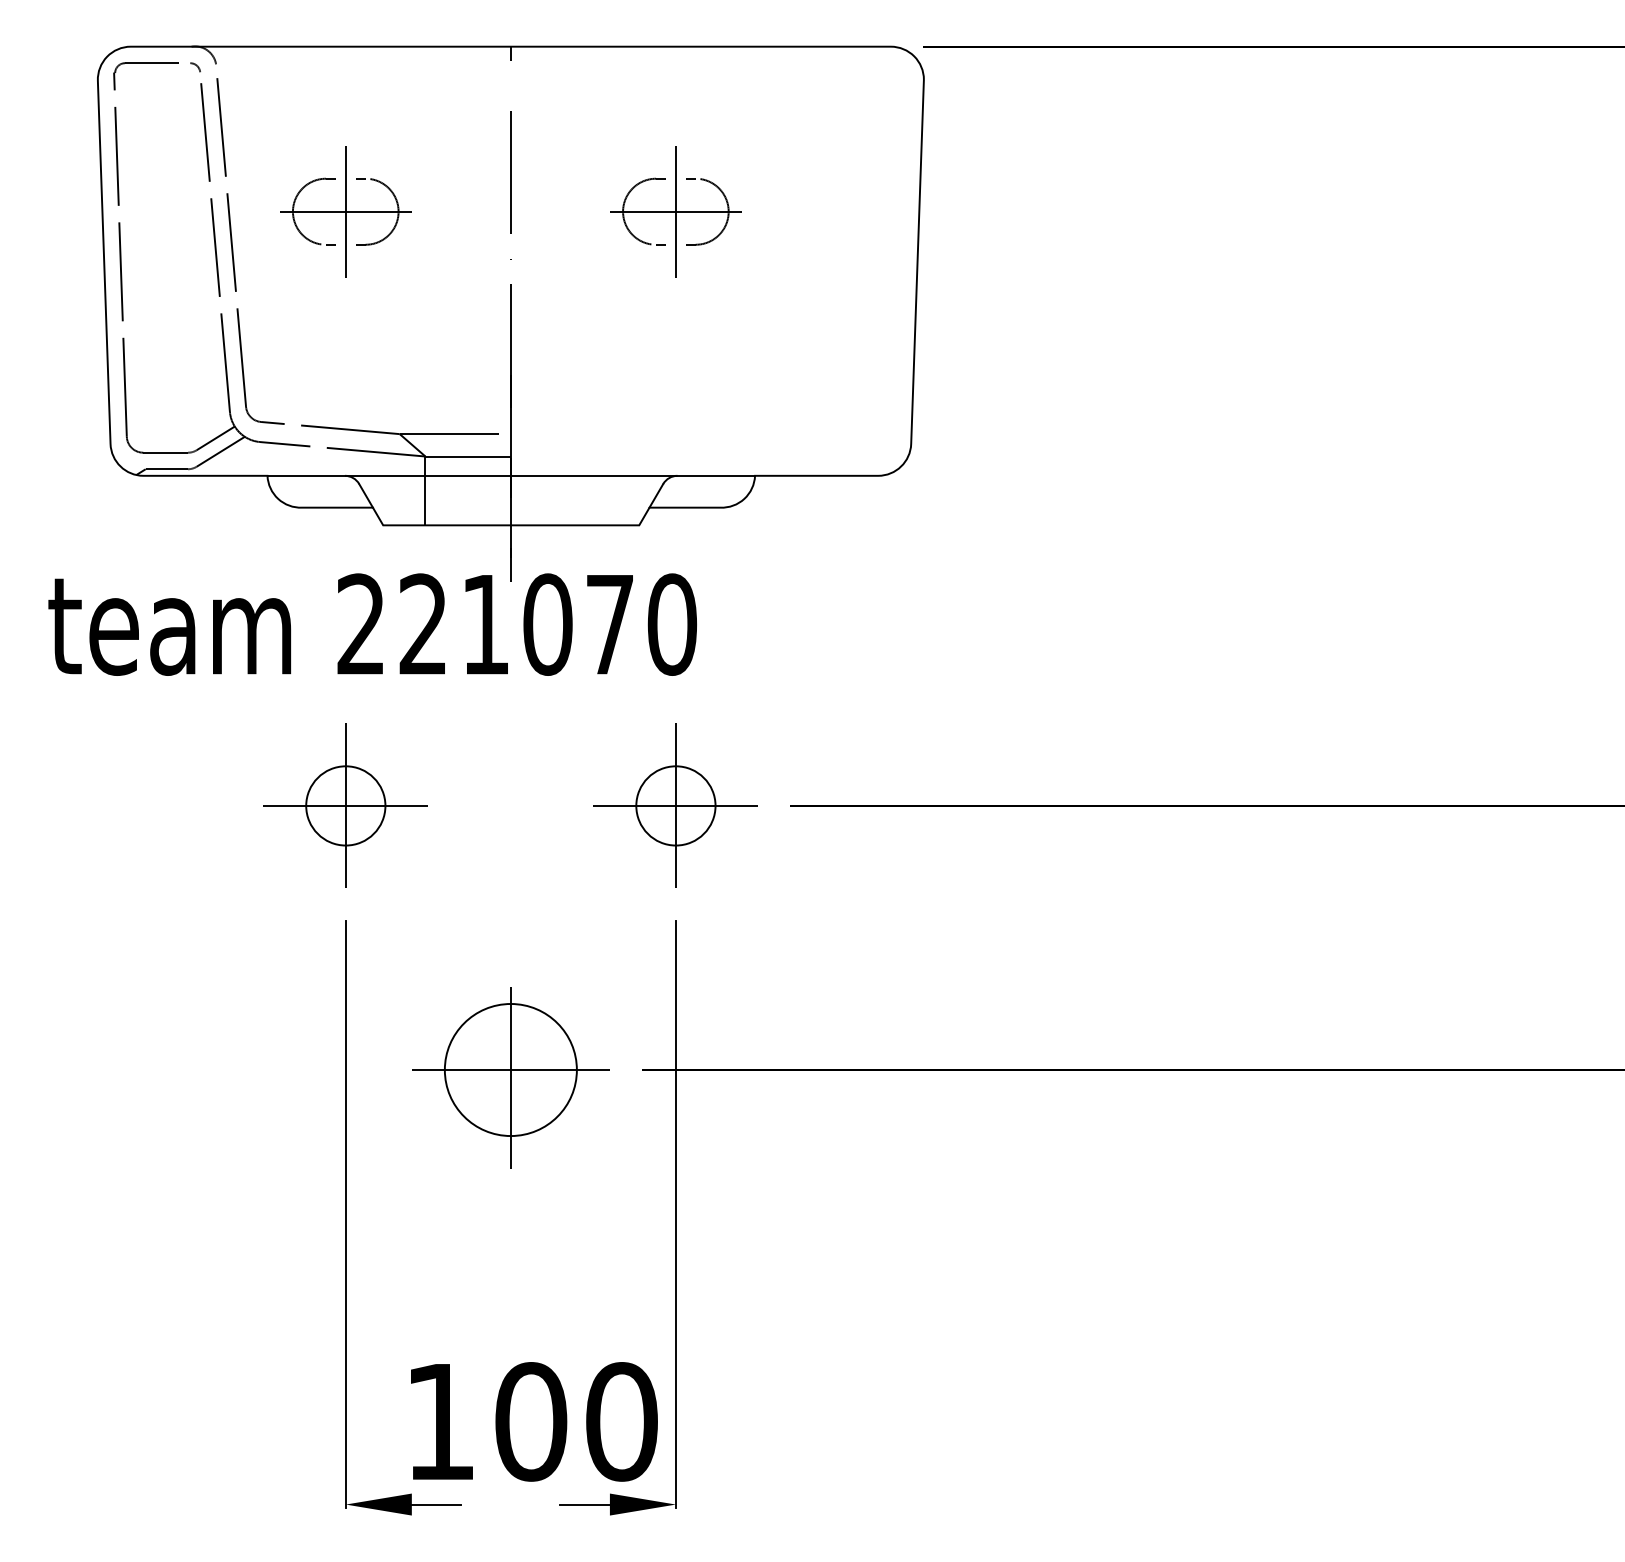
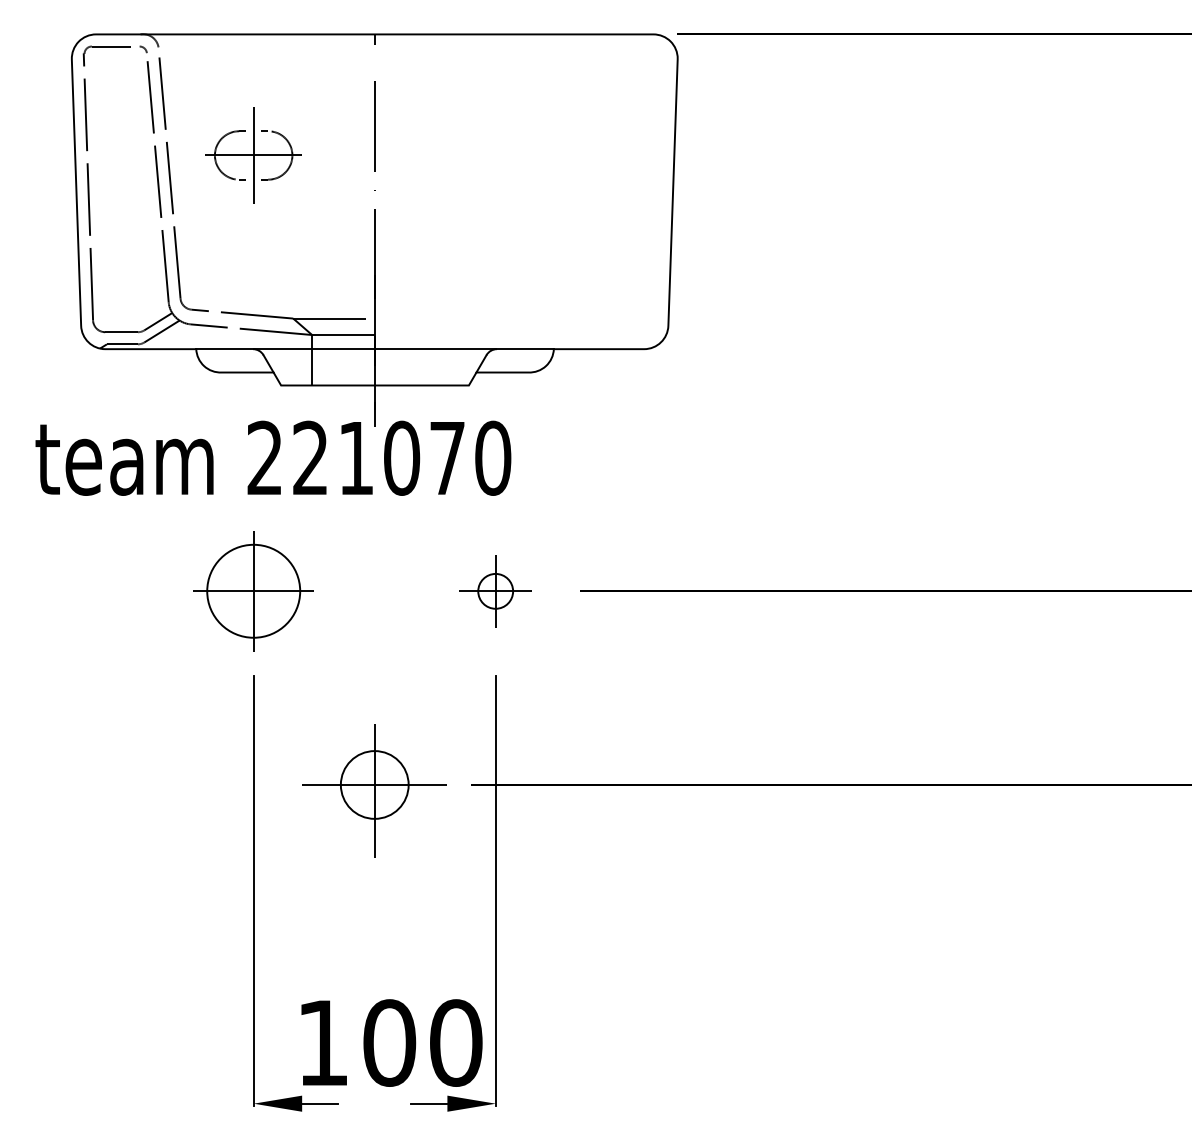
part: (675, 211) -> (495, 155), removed
circle: (345, 806) -> (253, 591), size x1.6
part: (675, 806) -> (495, 591), size x0.6
circle: (510, 1069) -> (374, 784), size x0.7

